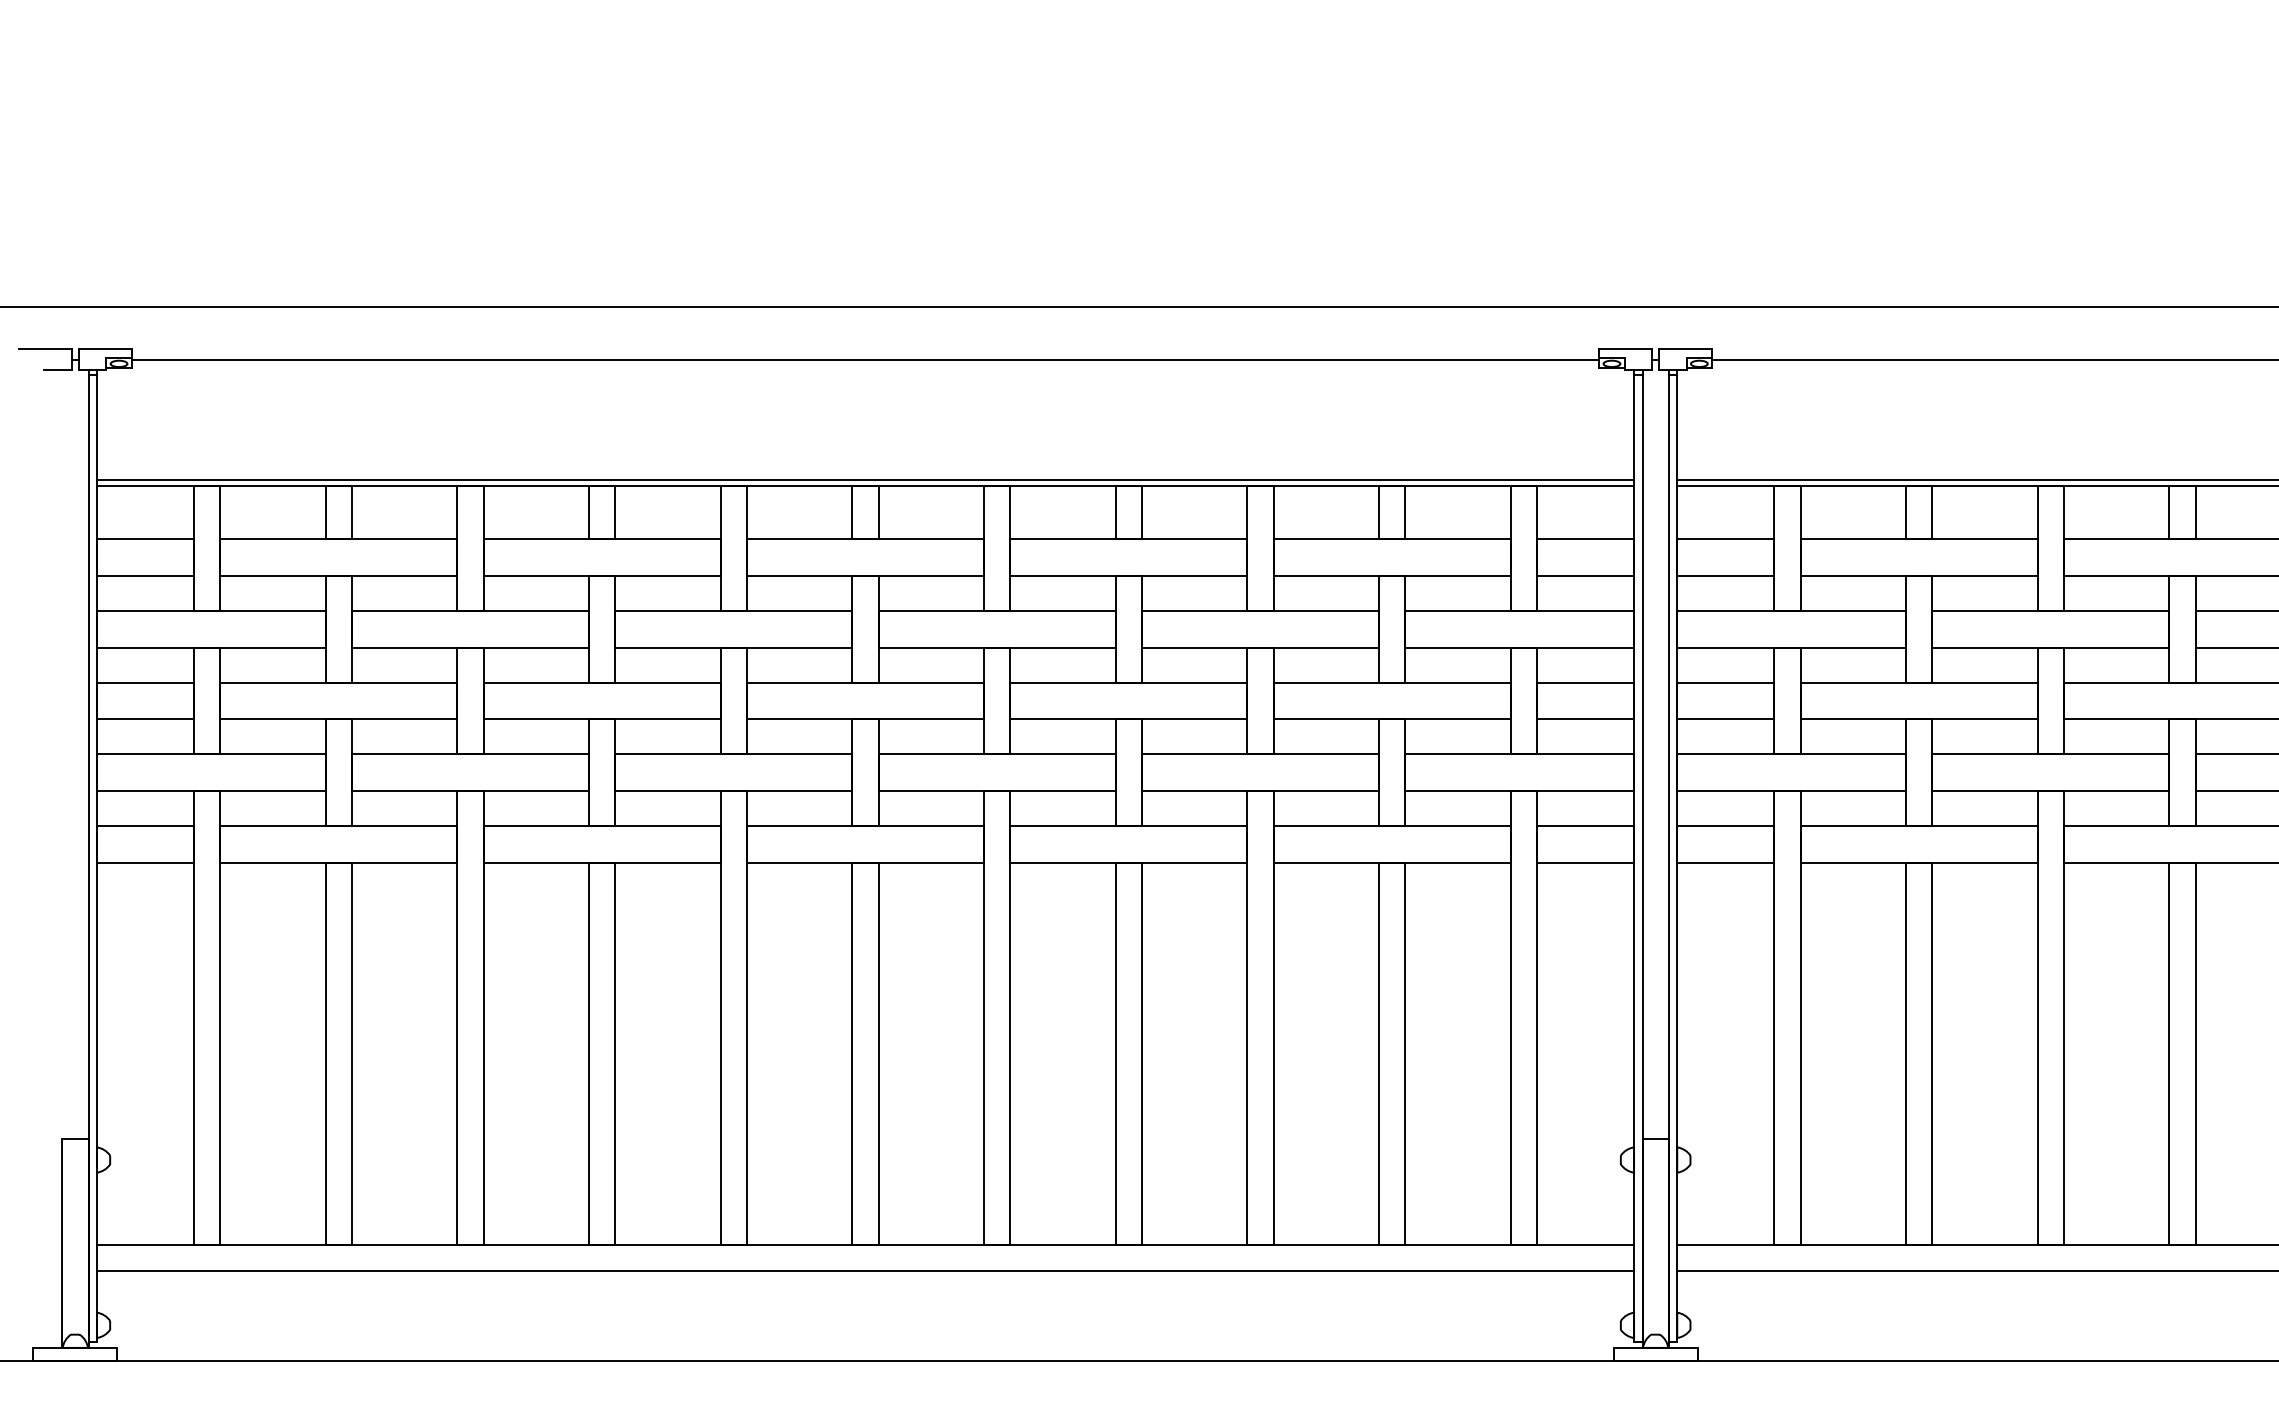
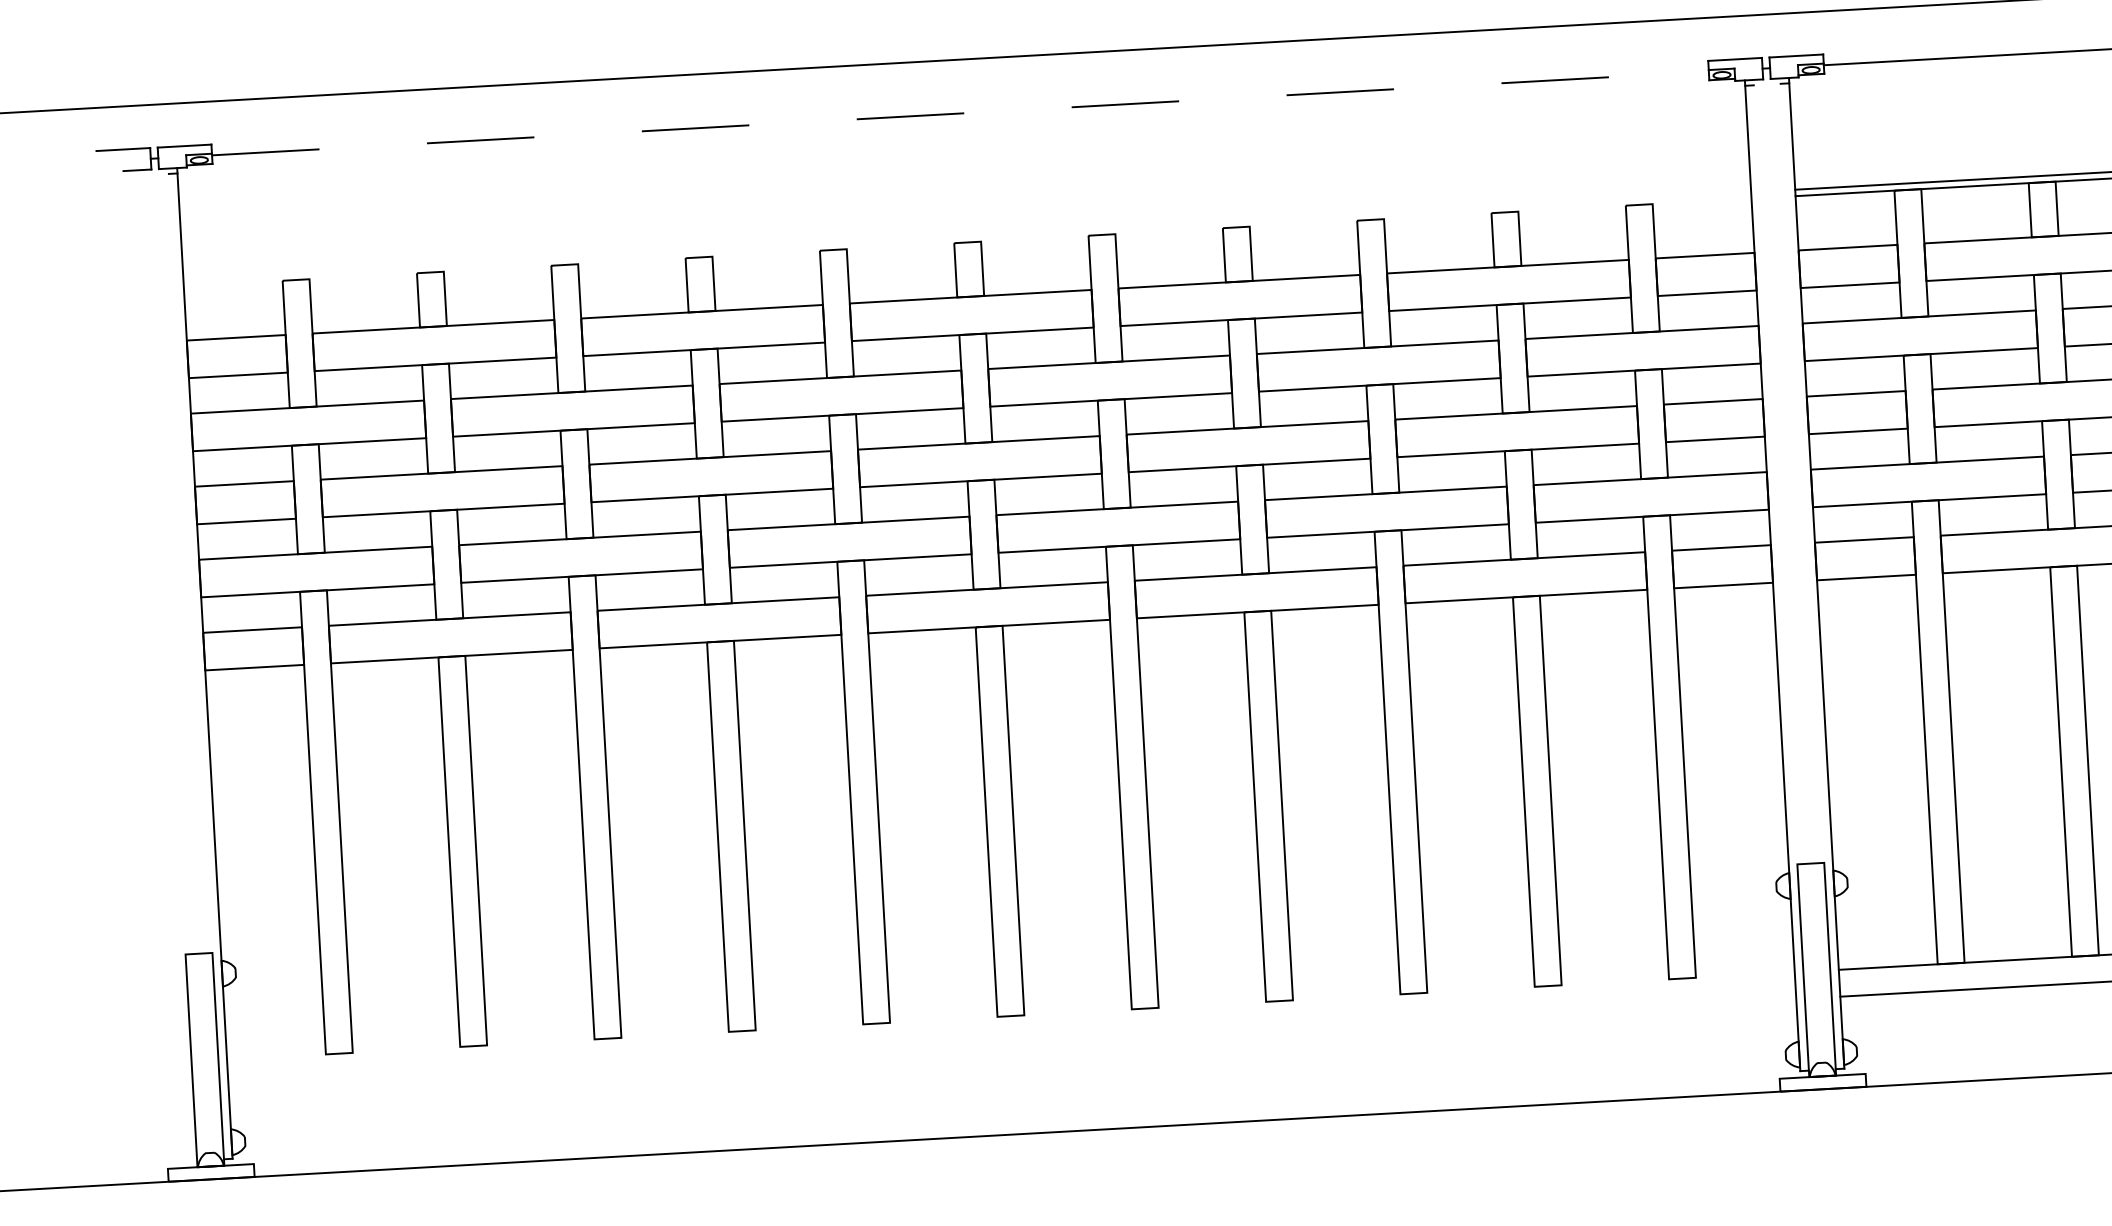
line: (865, 359) -> (960, 113), solid -> dashed
line: (865, 479) -> (967, 235), removed
line: (865, 486) -> (967, 242), removed
line: (88, 855) -> (196, 663), removed
line: (1642, 855) -> (1781, 574), removed
line: (1668, 855) -> (1807, 573), removed
line: (865, 1244) -> (1010, 1015), removed
line: (865, 1270) -> (1012, 1042), removed

